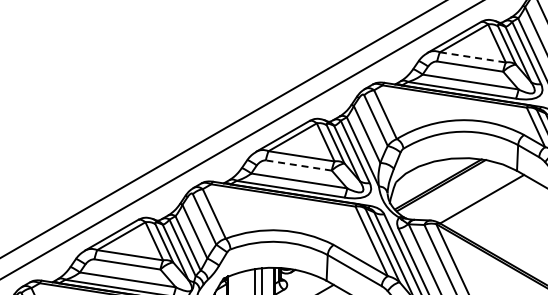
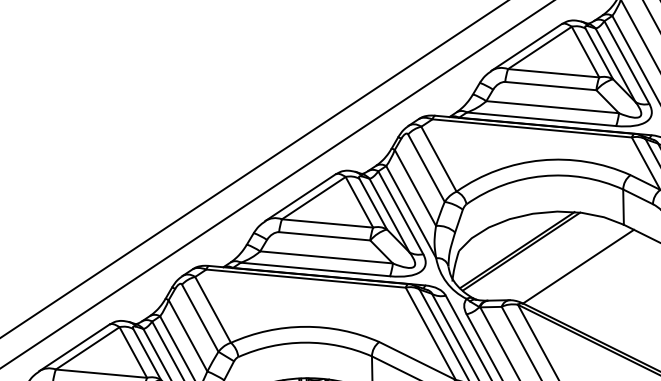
line: (473, 57) -> (554, 73), dashed -> solid
line: (298, 165) -> (324, 236), dashed -> solid

